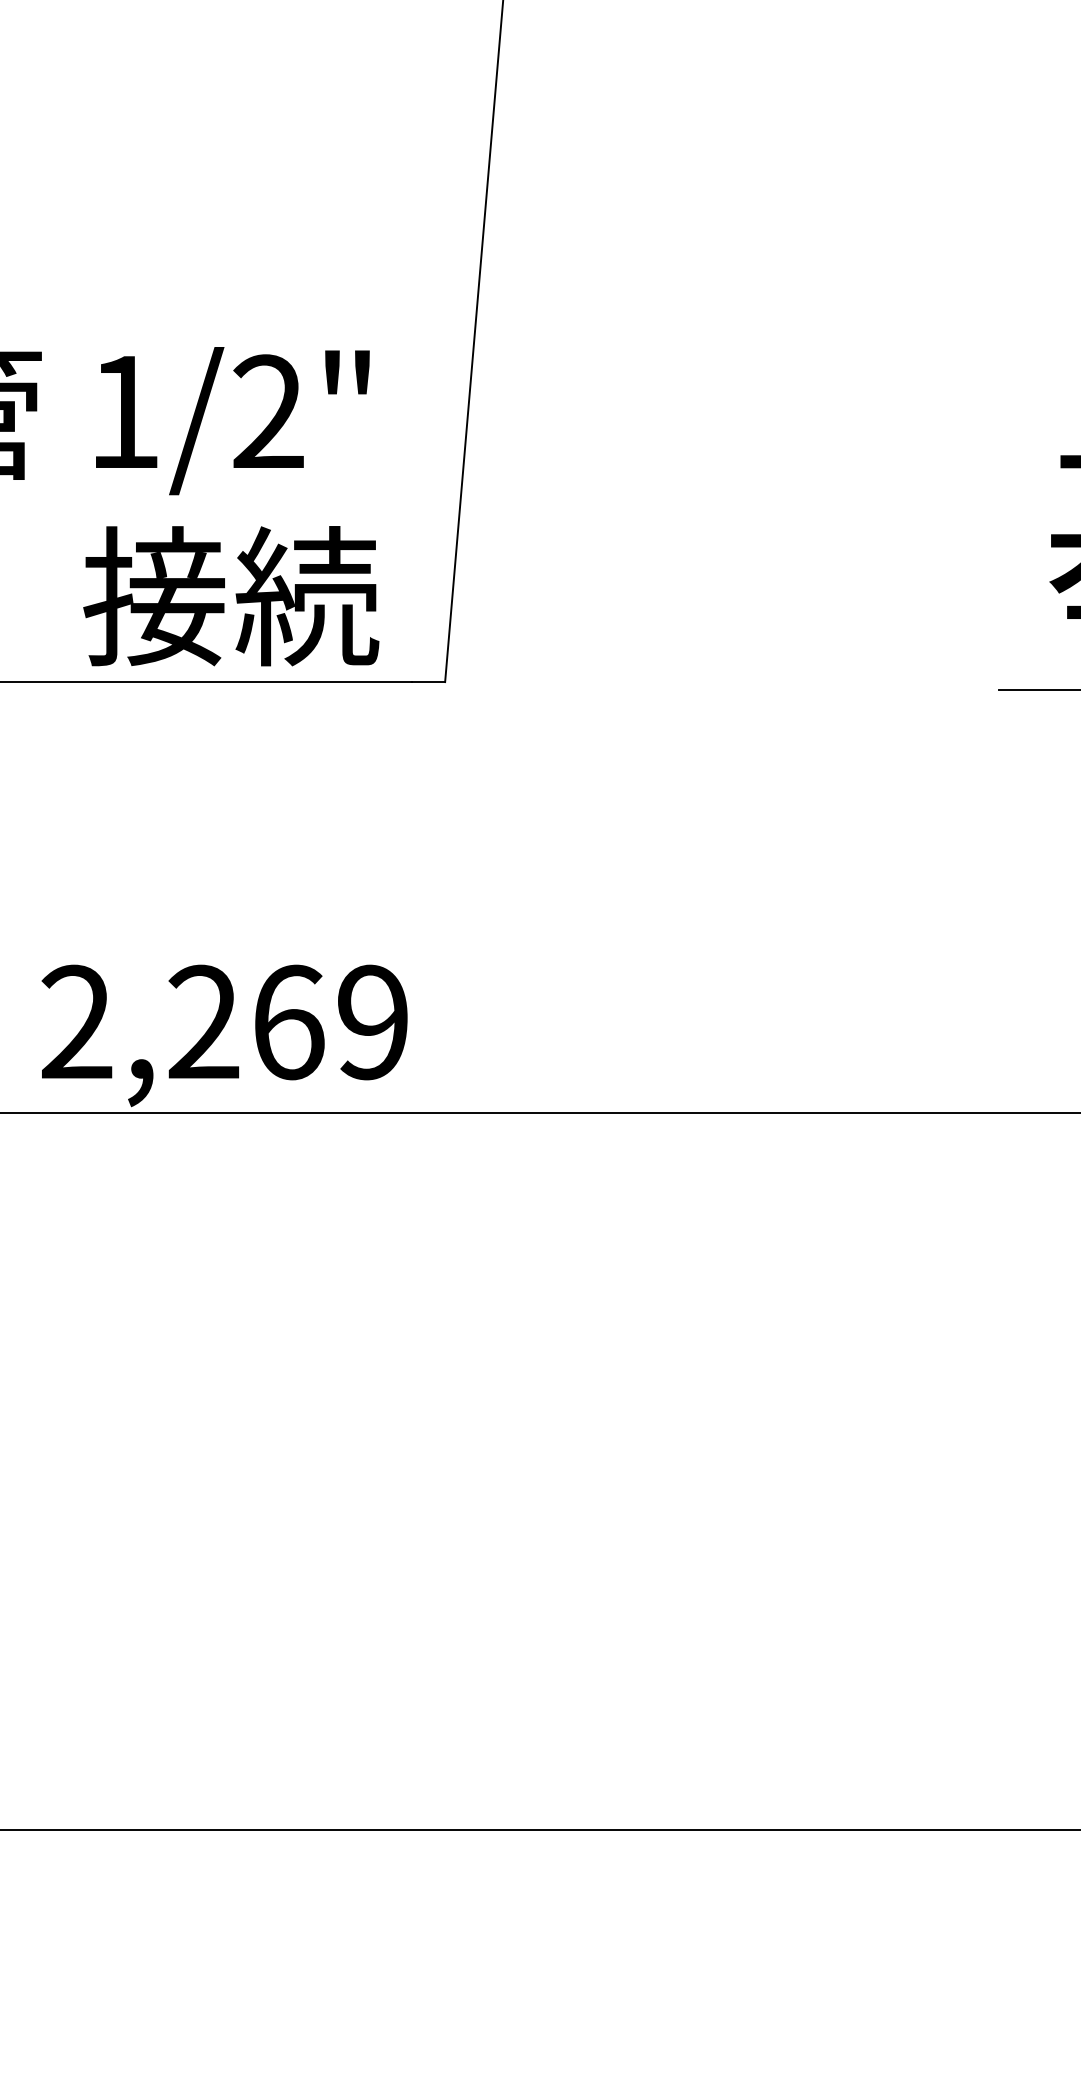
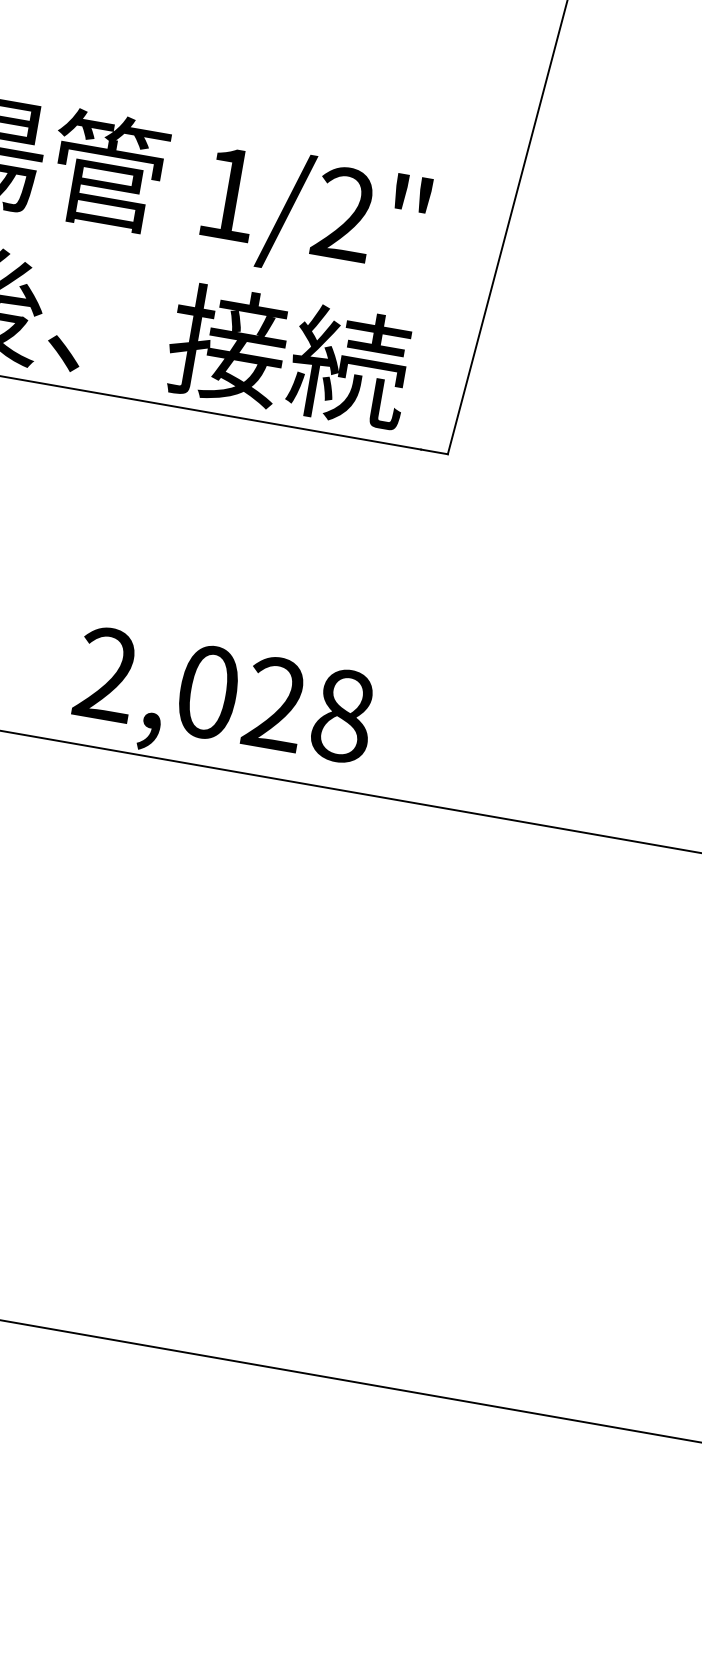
text: (288, 1022) -> (275, 704), 2,269 -> 2,028

